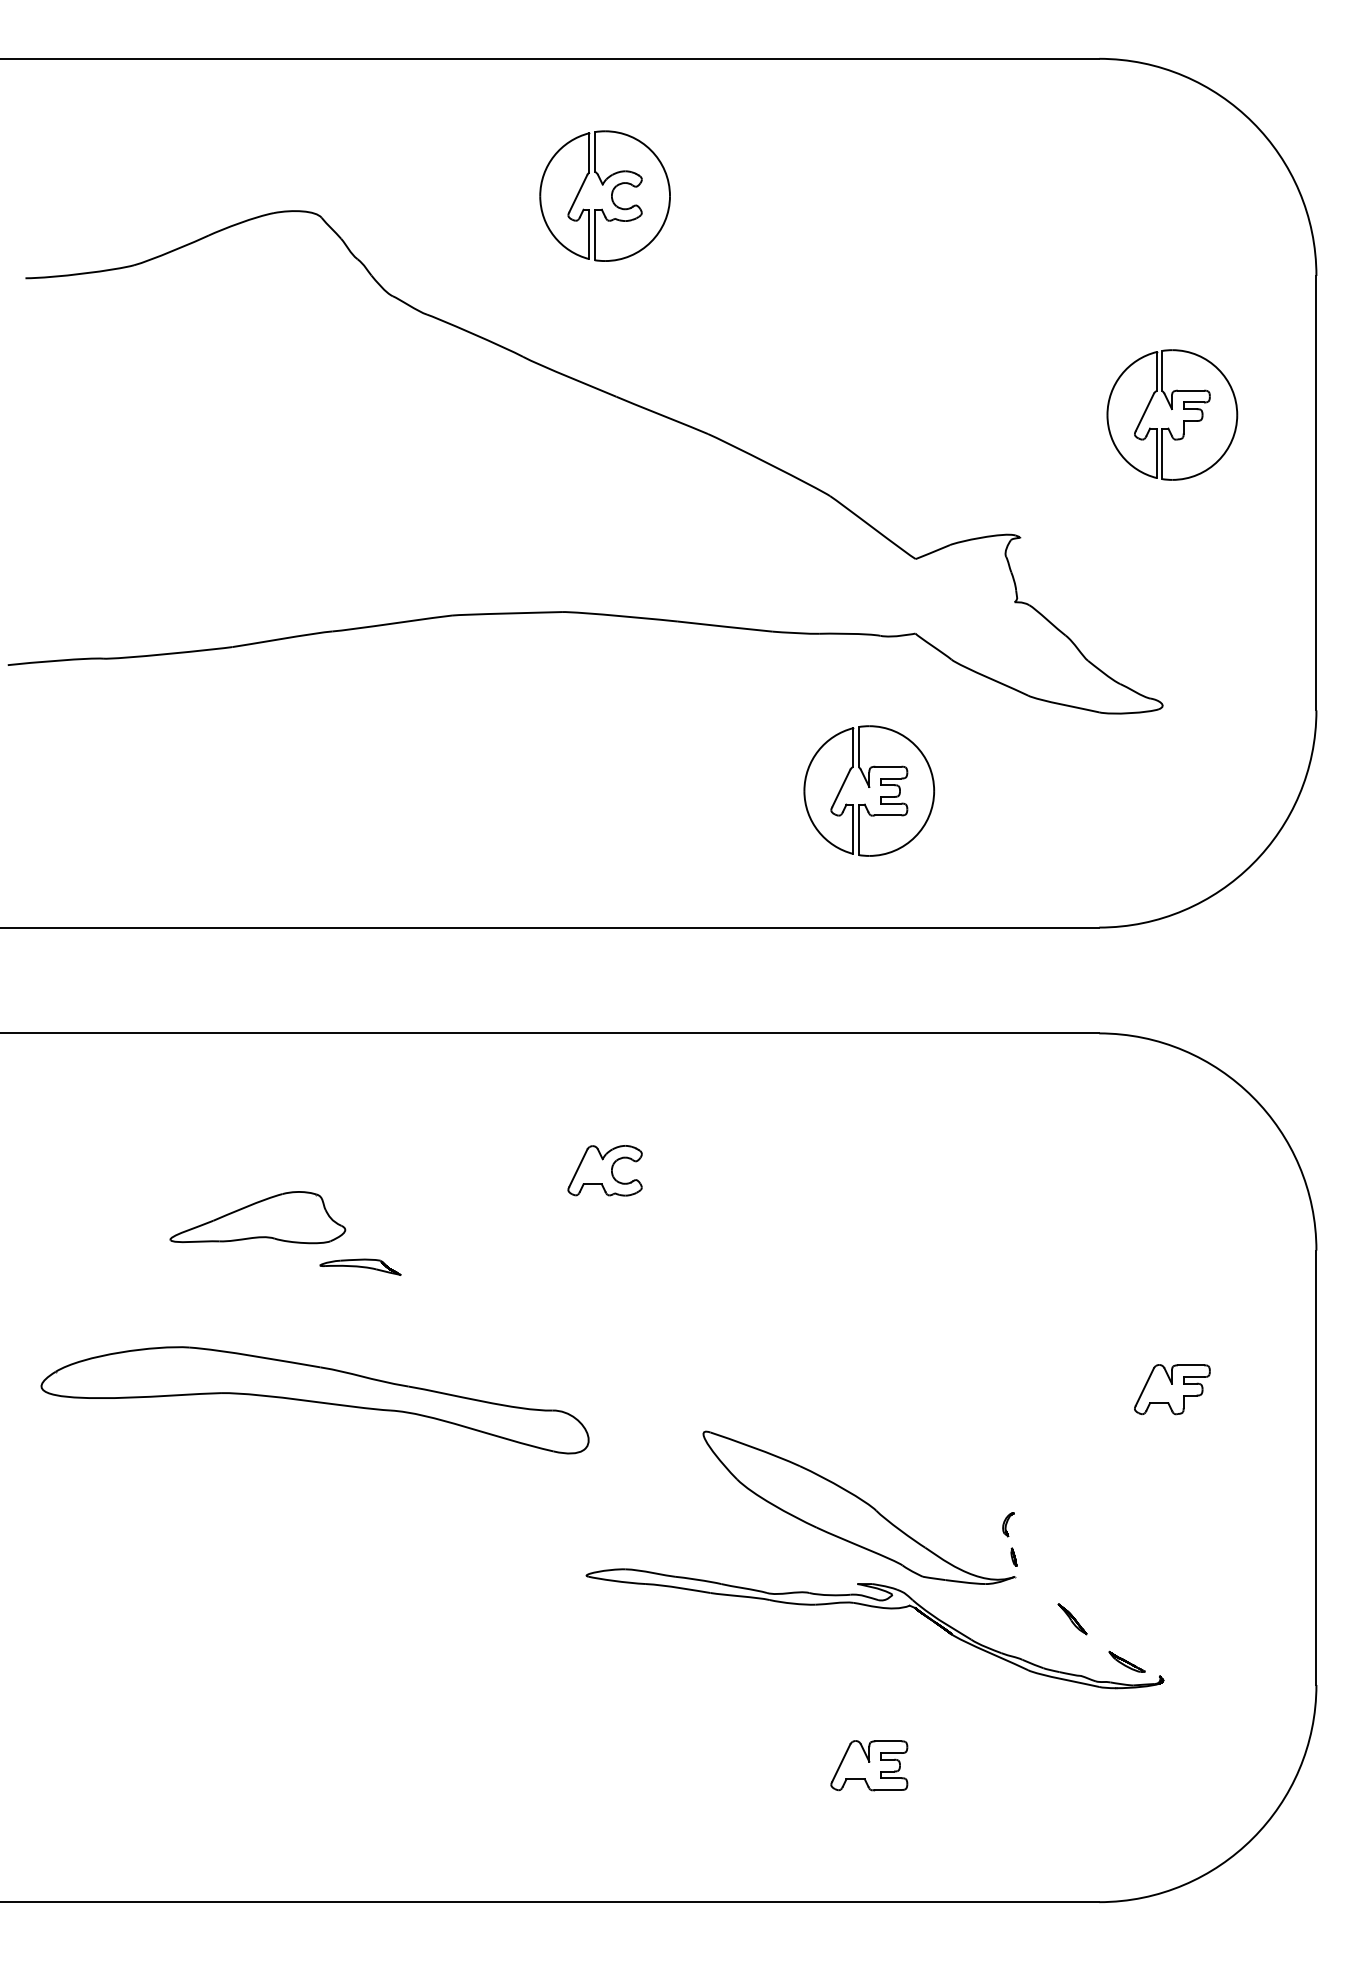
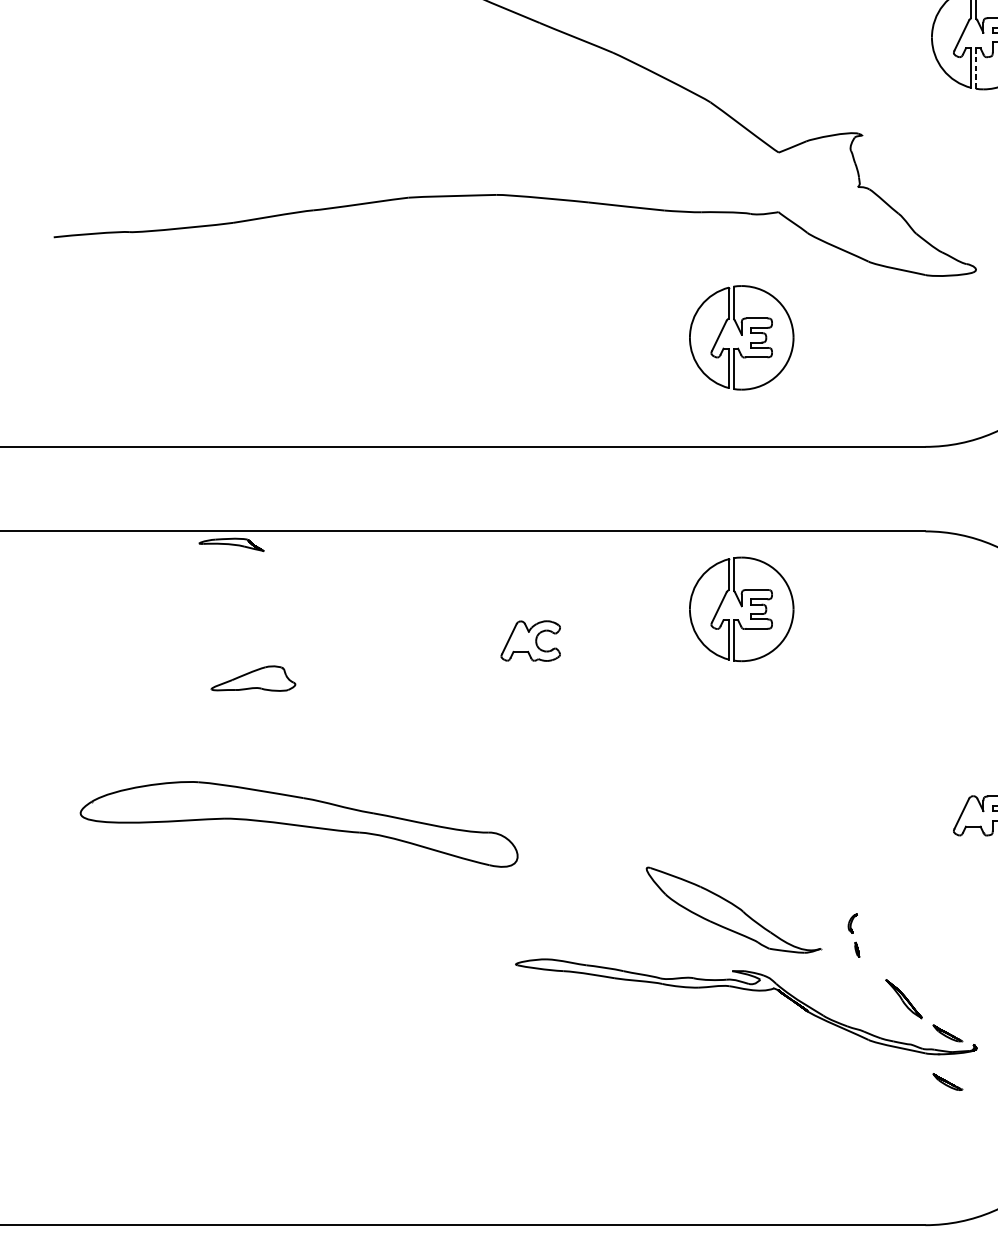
line: (1162, 453) -> (975, 68), solid -> dashed
part: (869, 1130) -> (741, 608), added
part: (257, 1217) -> (253, 678), size x0.6
part: (360, 1266) -> (231, 544), moved
part: (859, 1507) -> (733, 910), size x0.7
part: (1072, 1619) -> (904, 999), size x1.6
part: (1126, 1722) -> (947, 1081), added
part: (869, 1765) -> (741, 1116), removed

